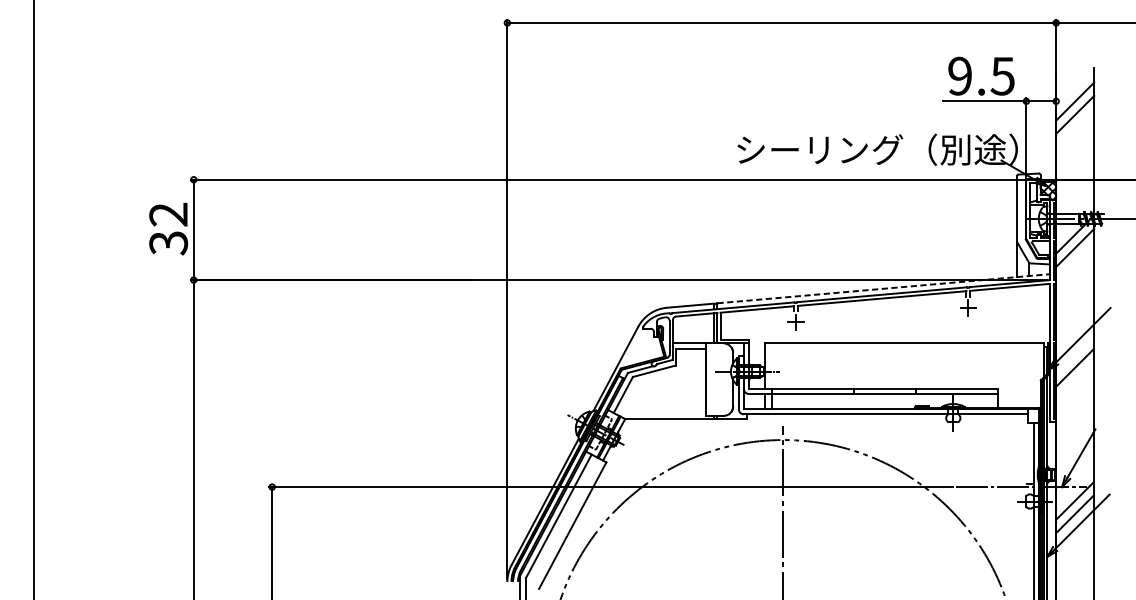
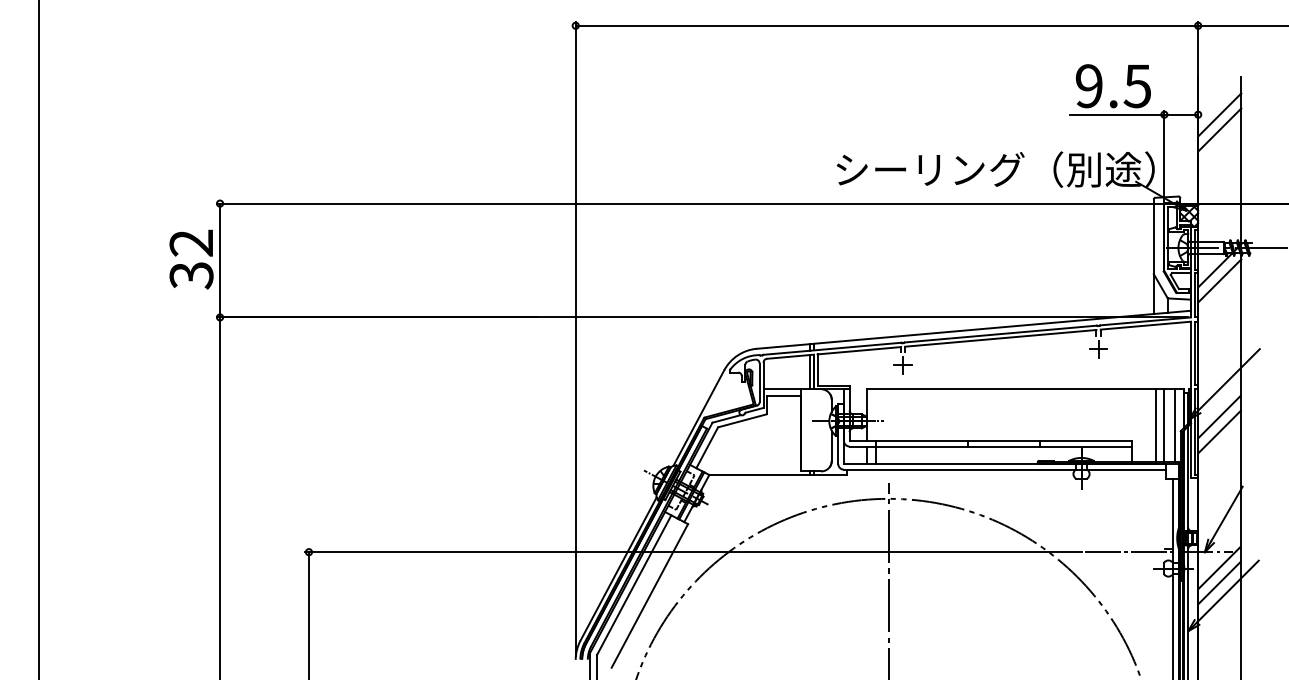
line: (884, 288) -> (1003, 327), dashed -> solid
line: (1018, 375) -> (1155, 425), added
line: (1026, 375) -> (1164, 425), added
line: (1036, 375) -> (1175, 425), added
line: (1074, 380) -> (1219, 431), added

